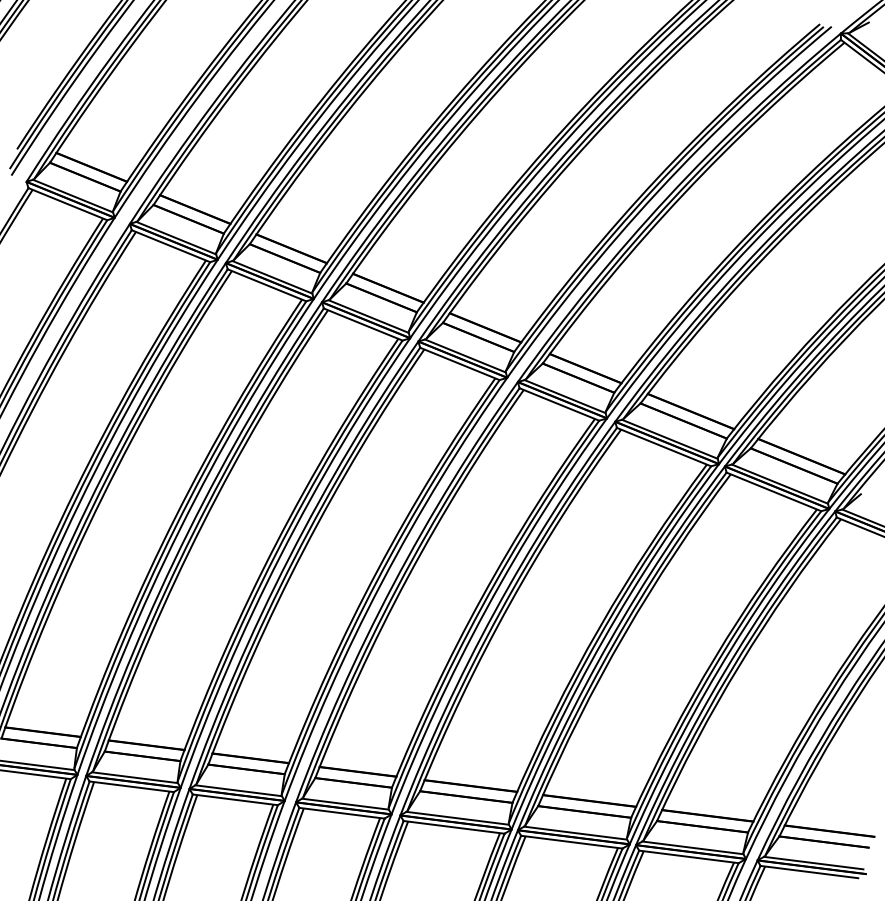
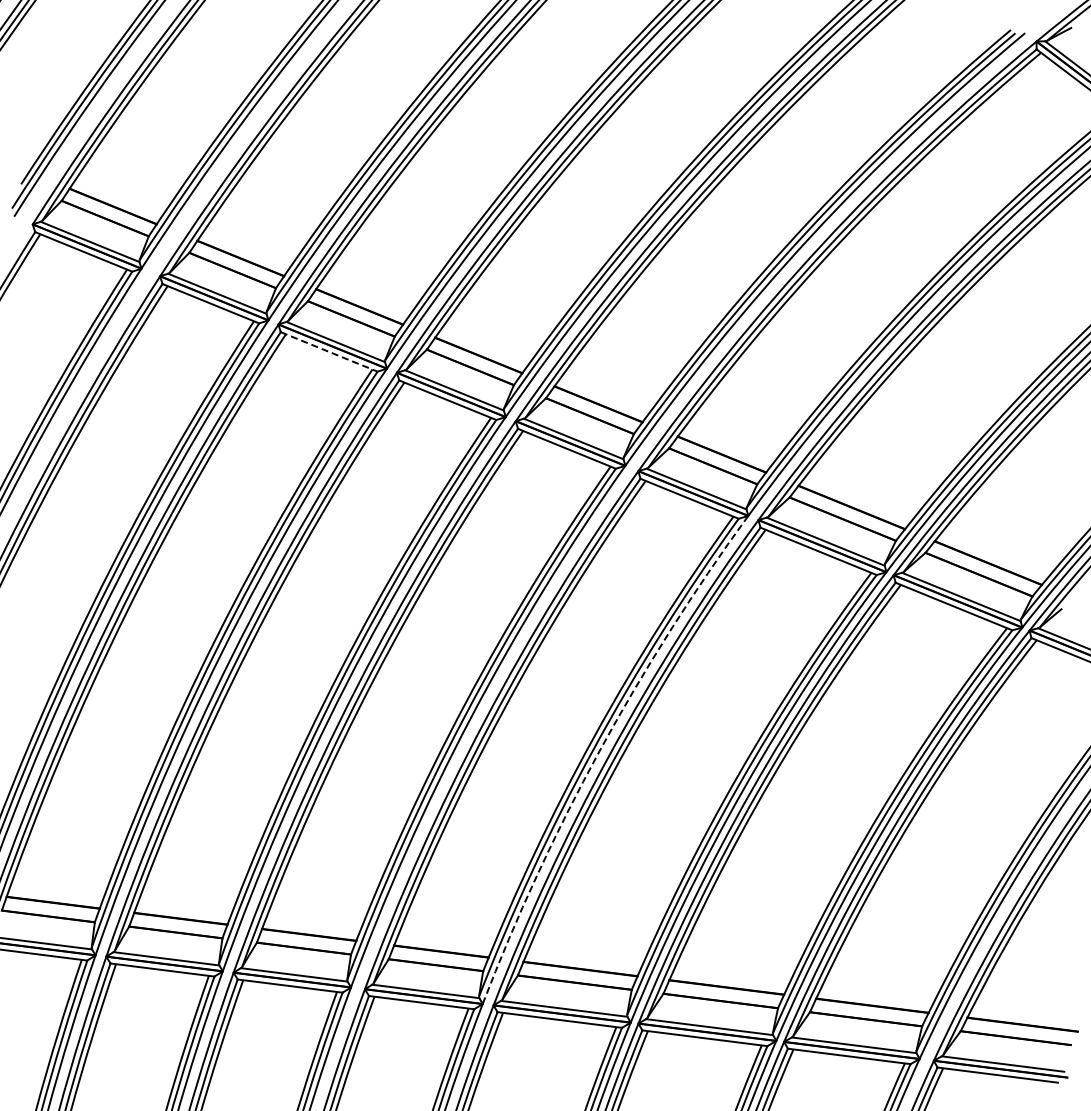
line: (267, 285) -> (329, 352), solid -> dashed
arc: (486, 609) -> (599, 751), solid -> dashed

